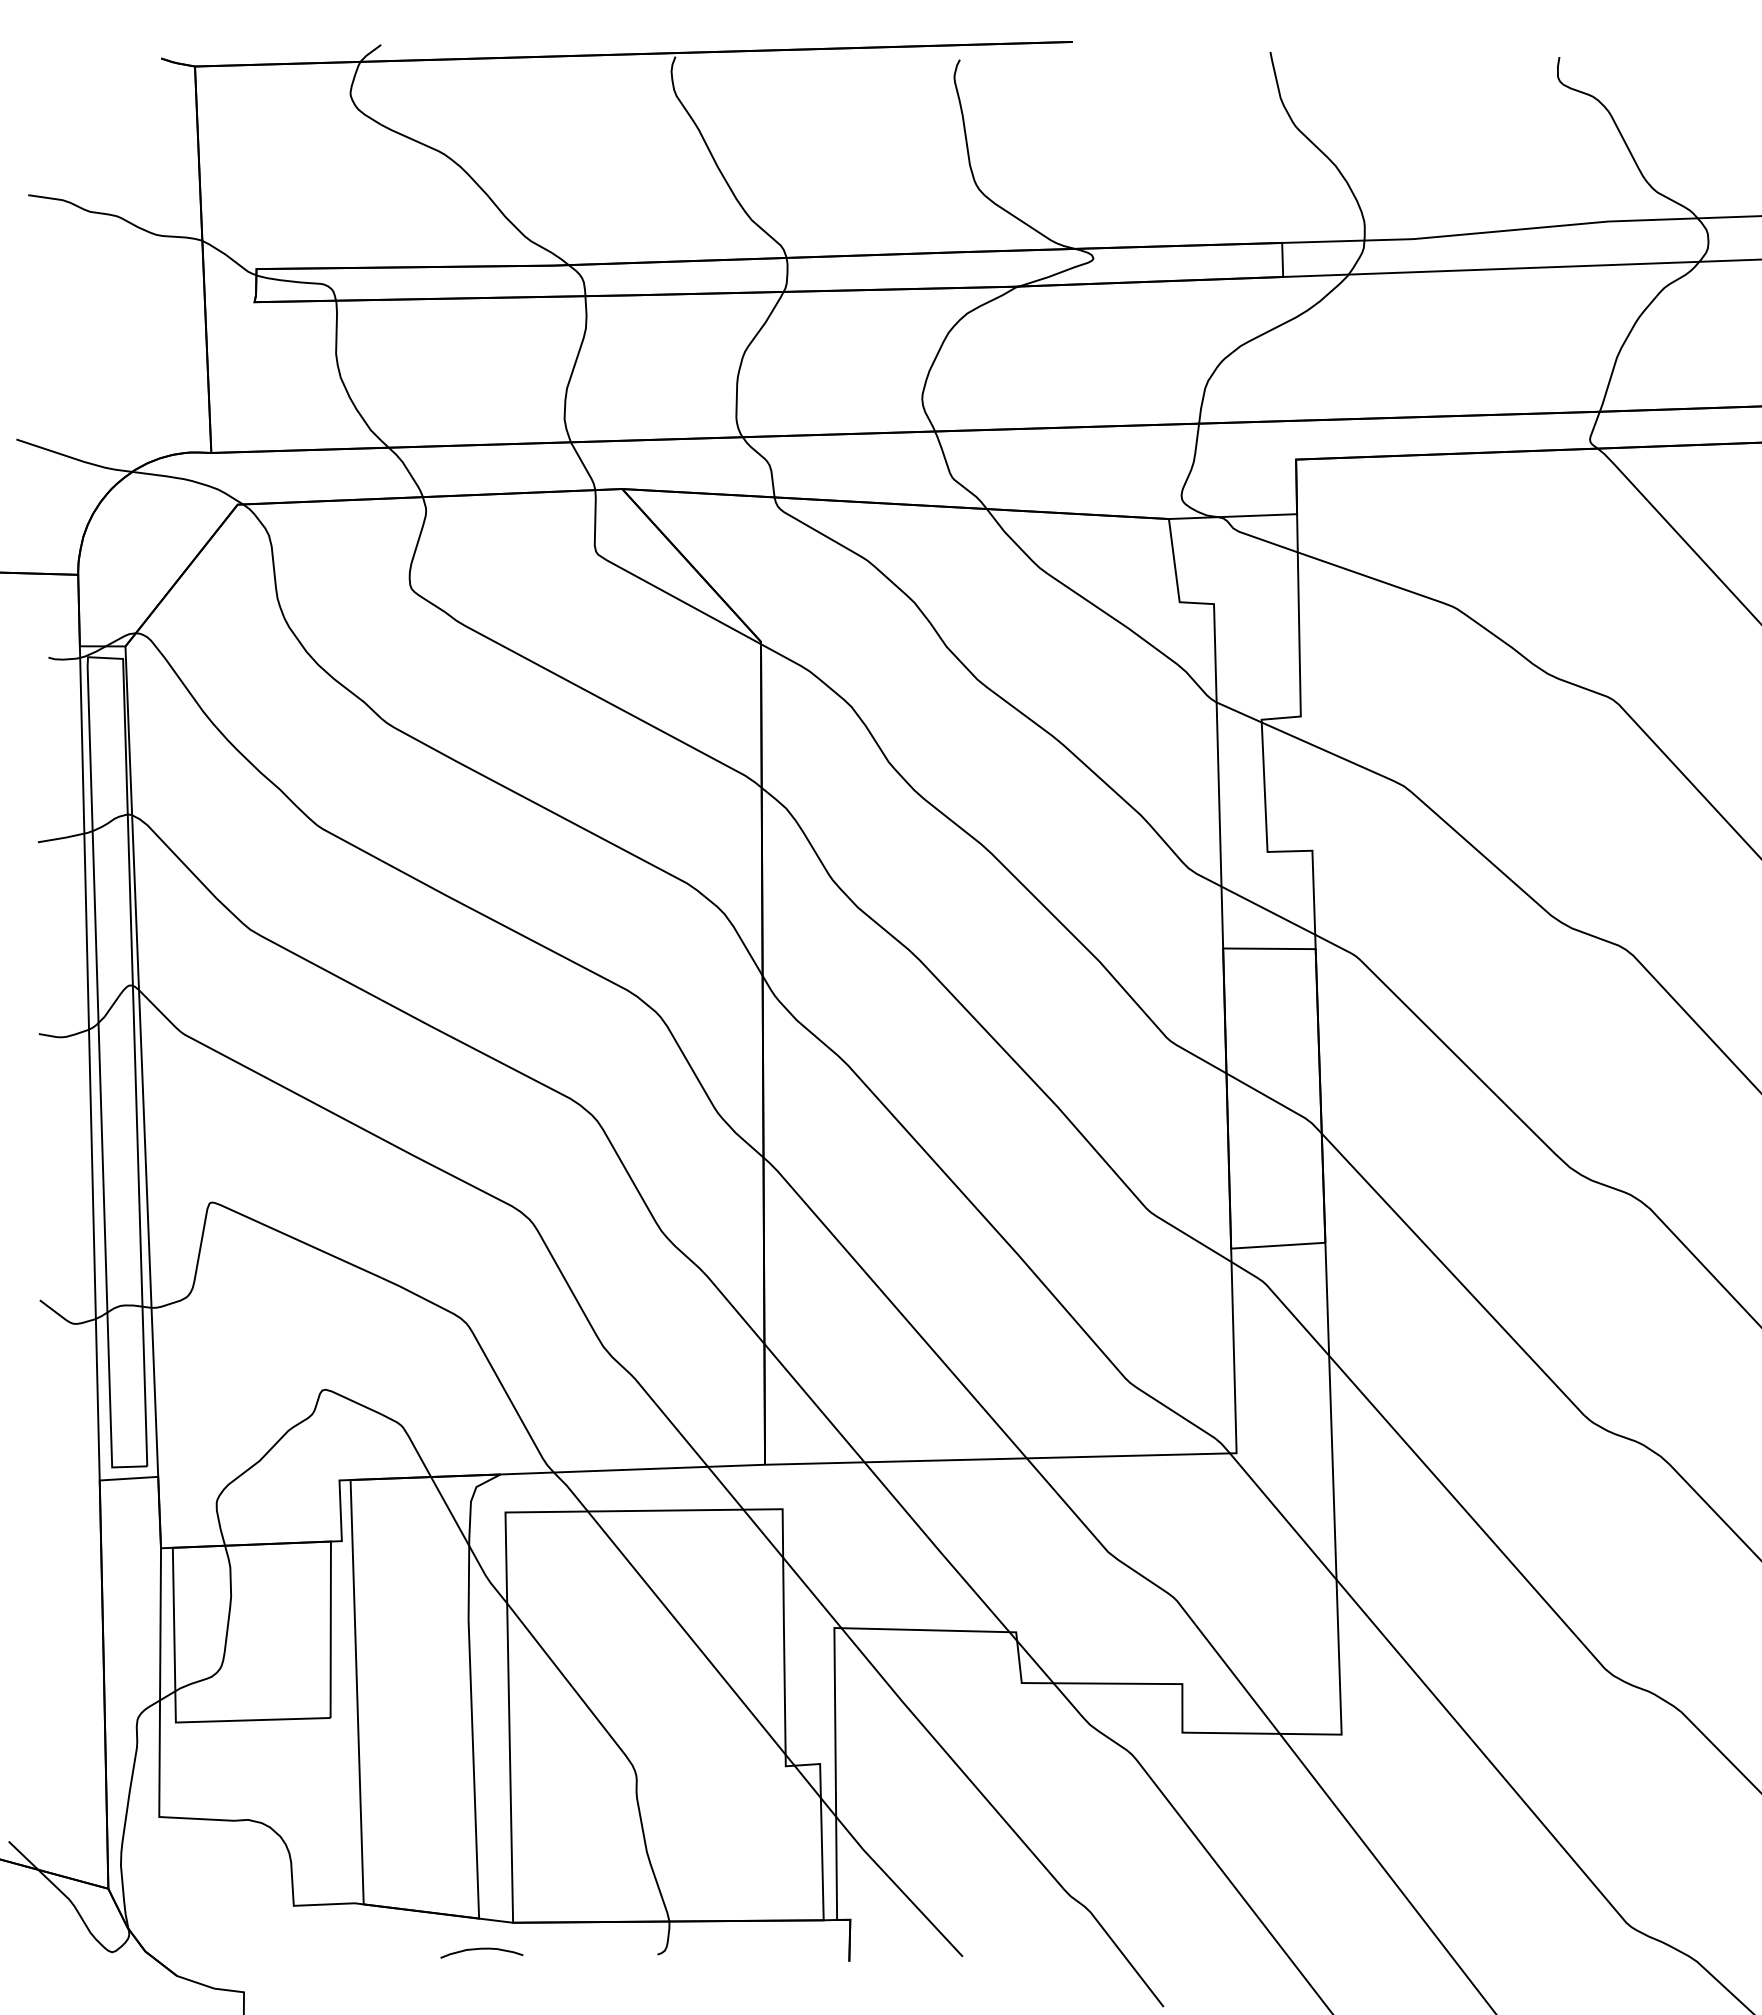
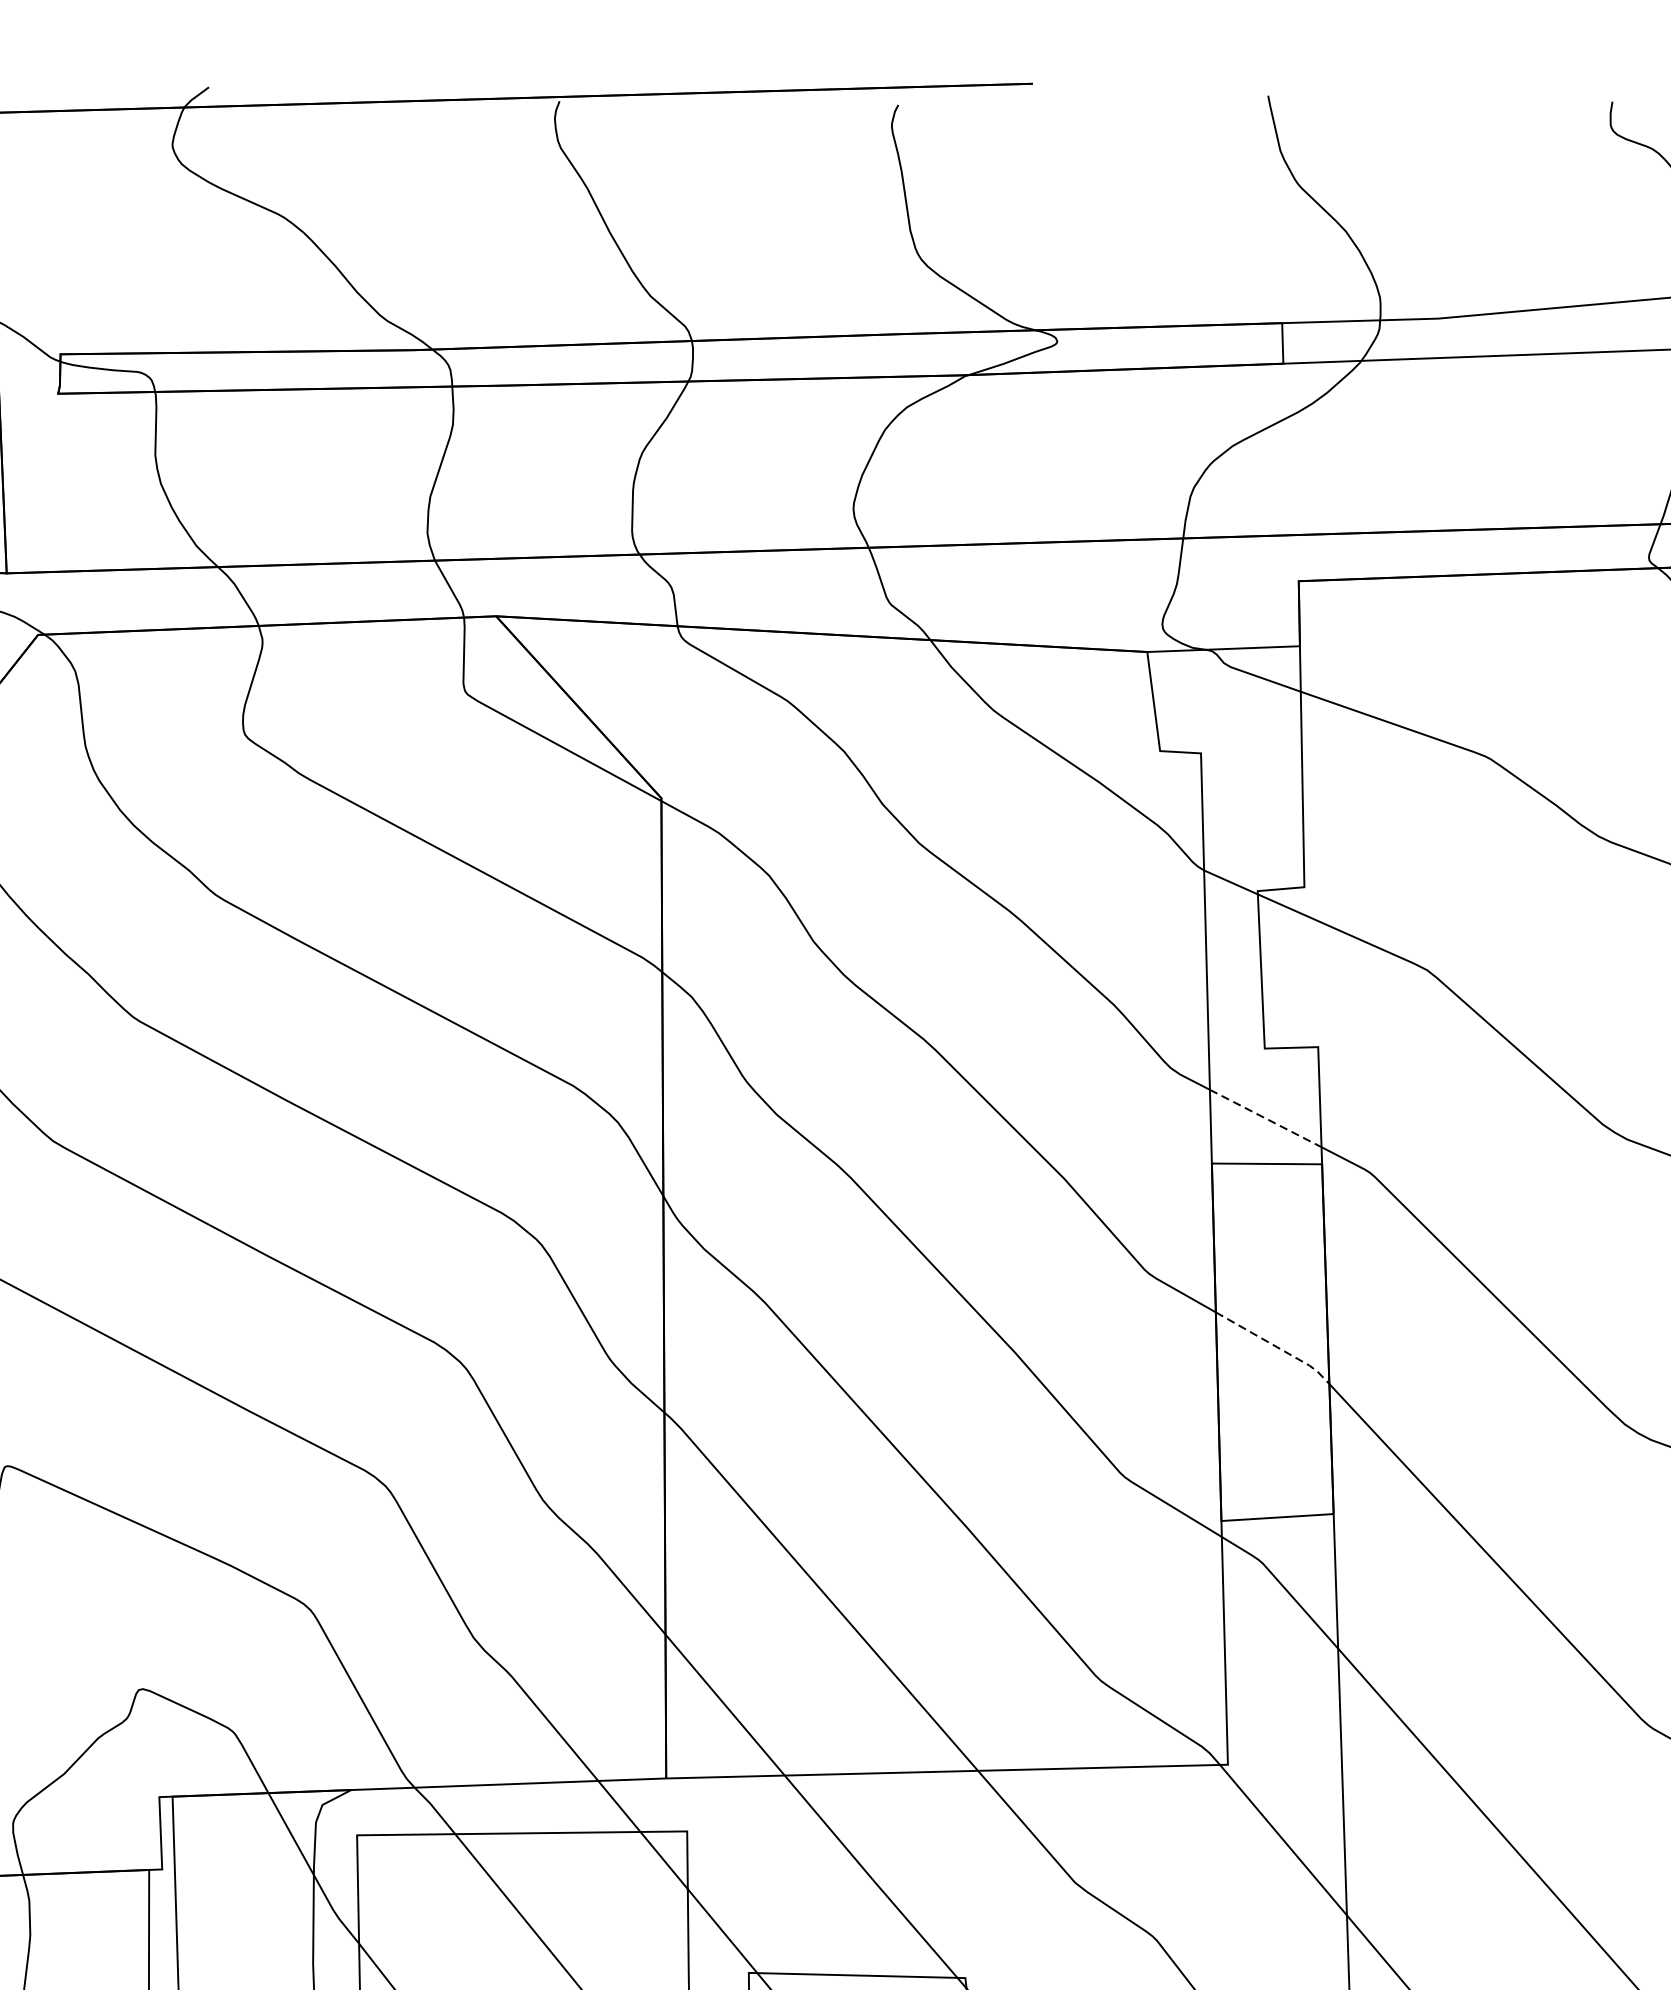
line: (1268, 910) -> (1265, 1118), solid -> dashed
line: (1277, 1102) -> (1276, 1346), solid -> dashed

